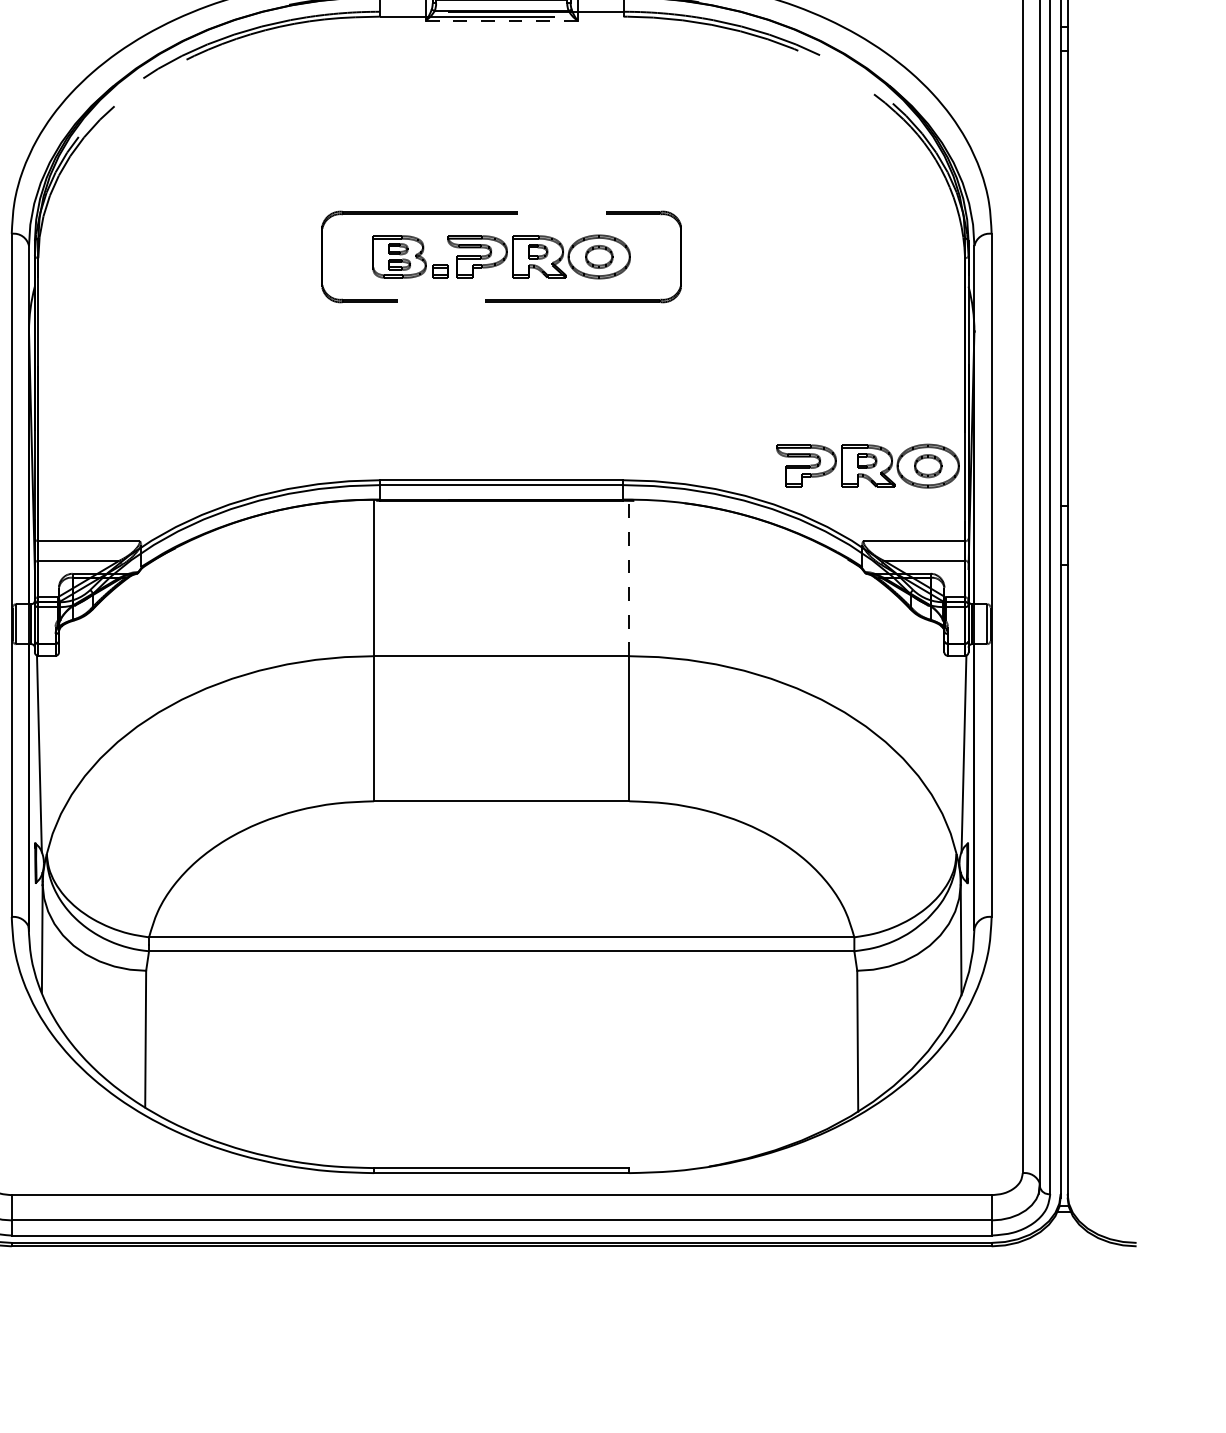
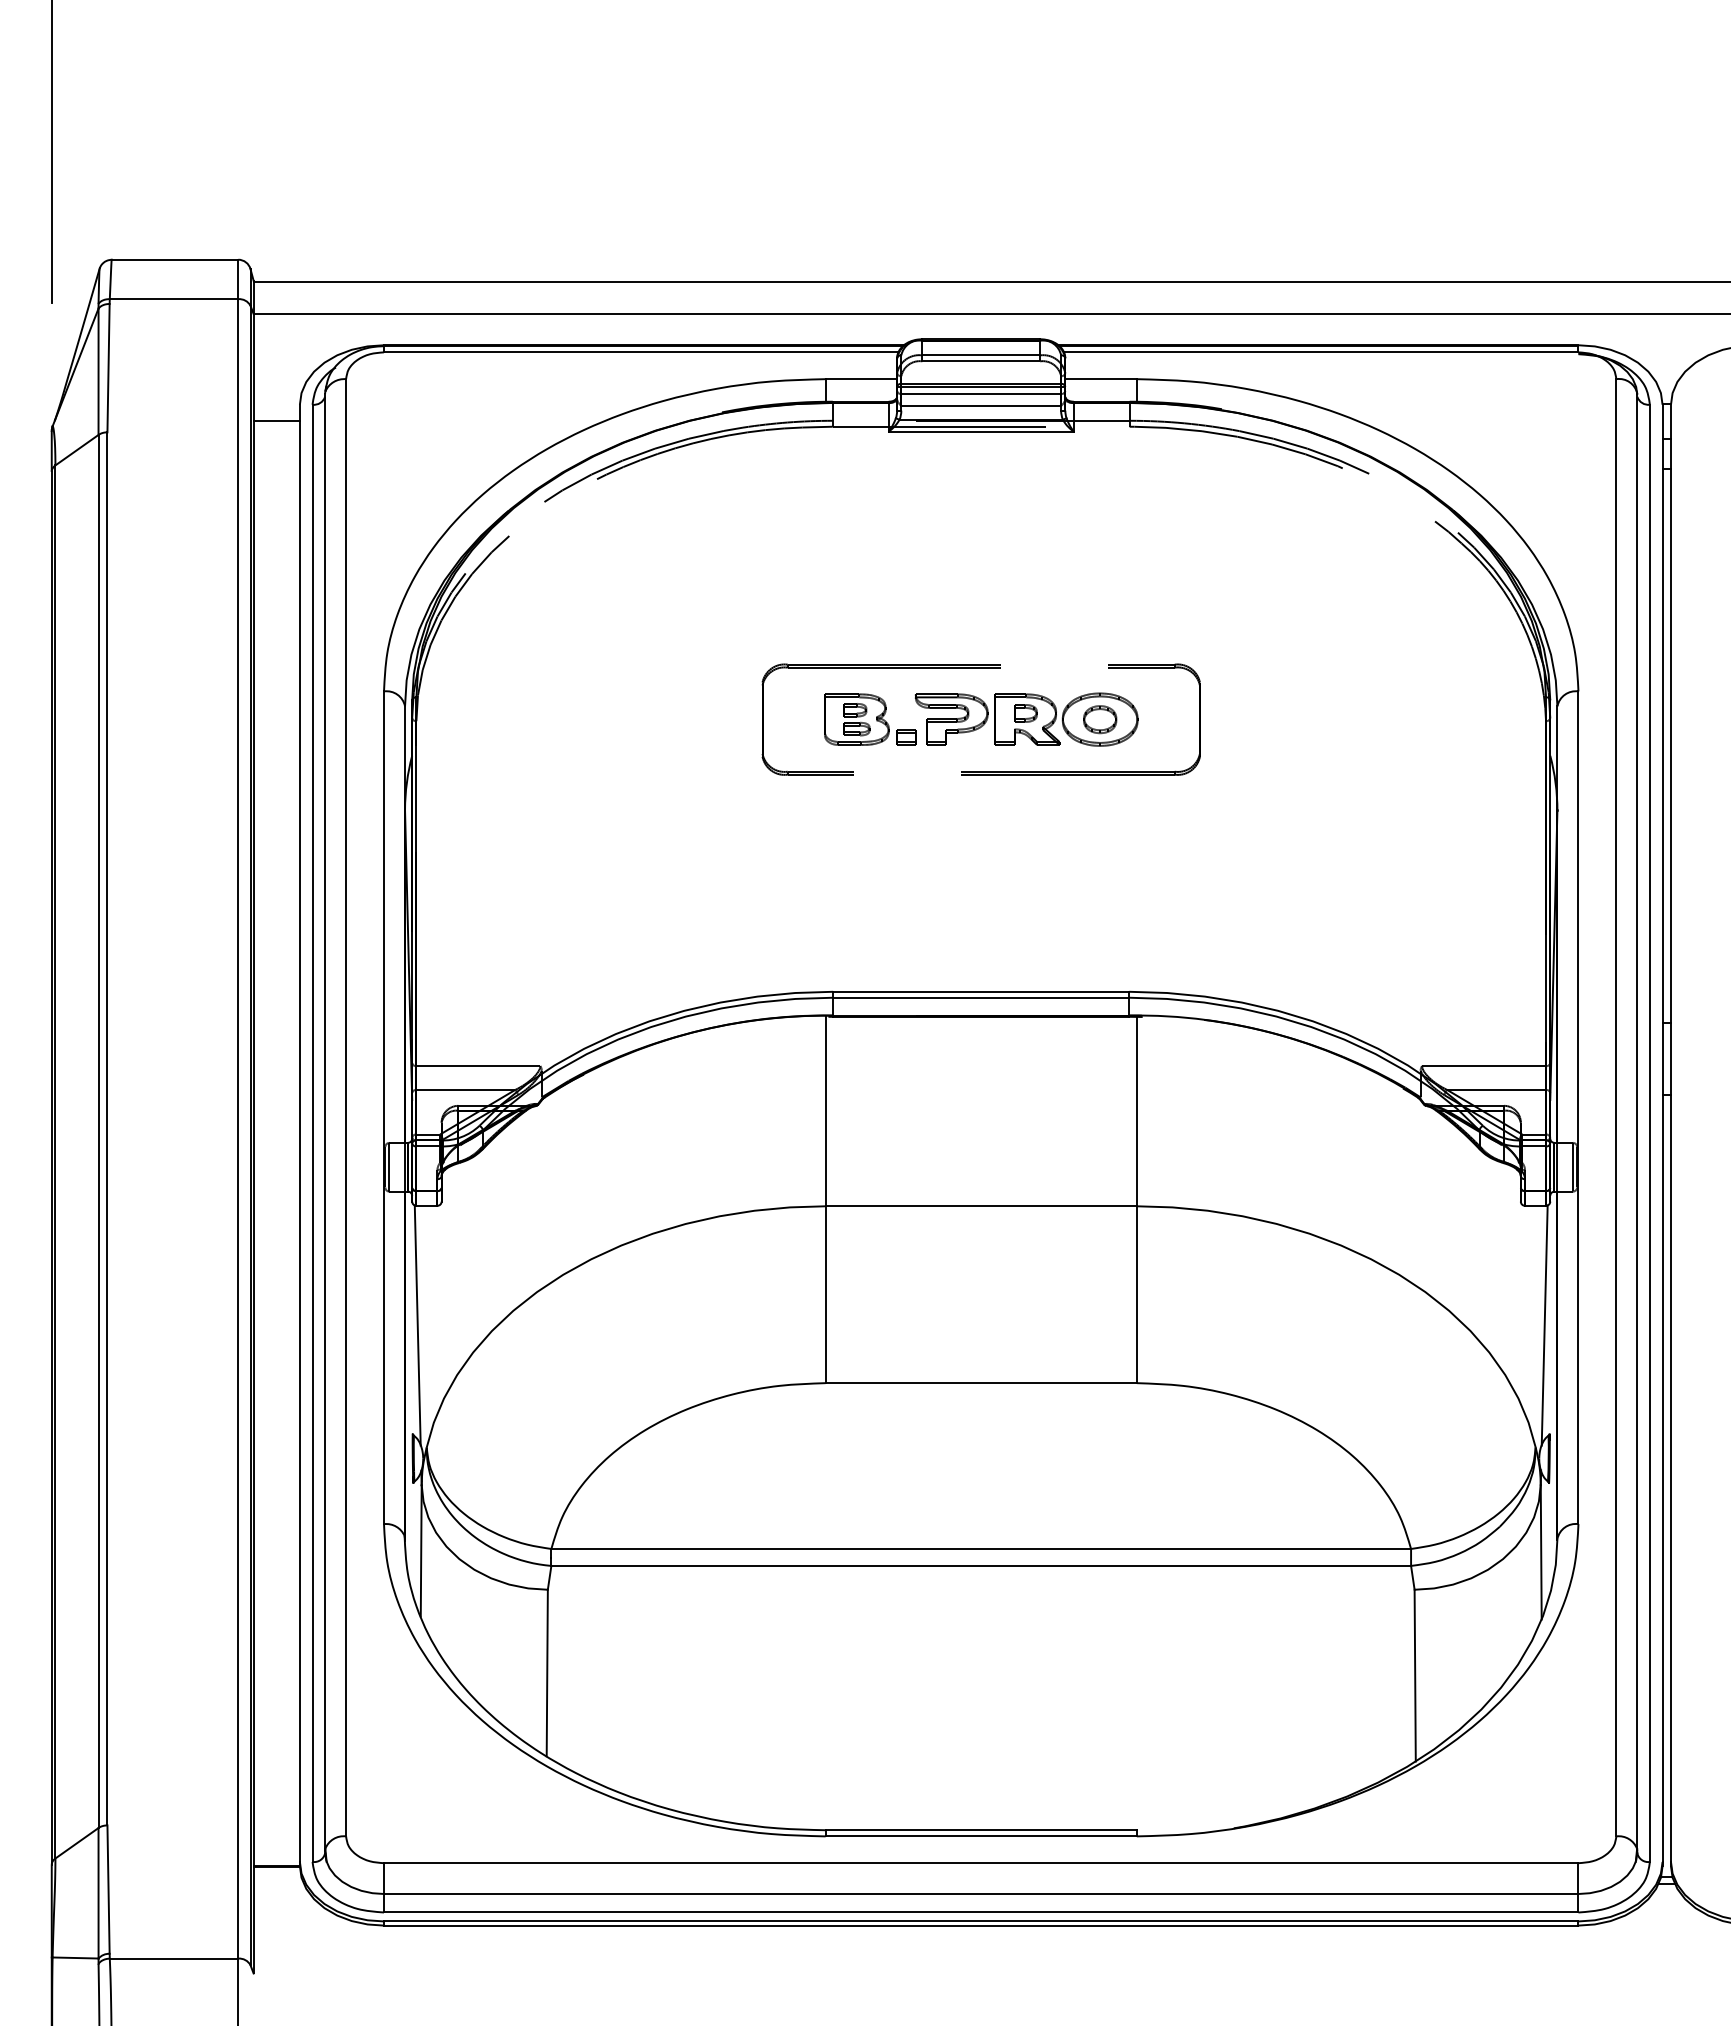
line: (501, 20) -> (981, 431), dashed -> solid
part: (867, 466) -> (1427, 974), removed
line: (629, 578) -> (1136, 1111), dashed -> solid

